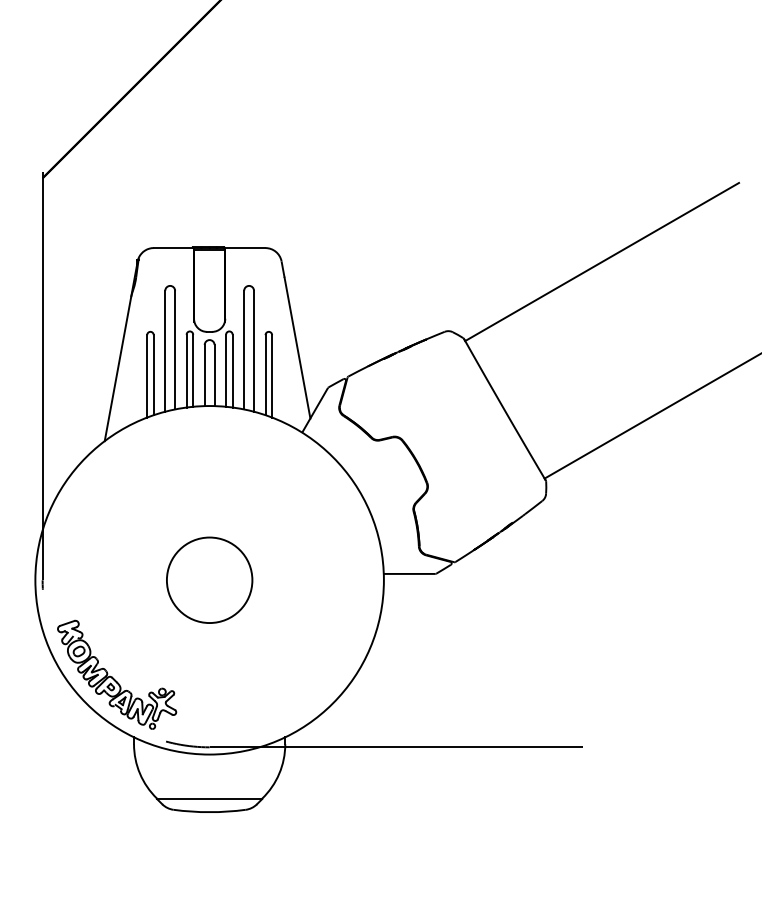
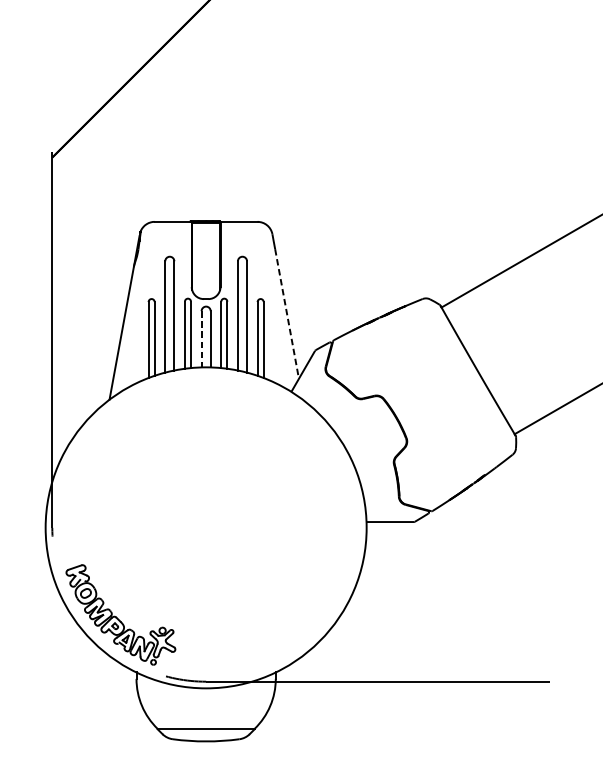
line: (297, 348) -> (287, 314), solid -> dashed
line: (204, 375) -> (201, 339), solid -> dashed
circle: (209, 579) -> (206, 527), removed

